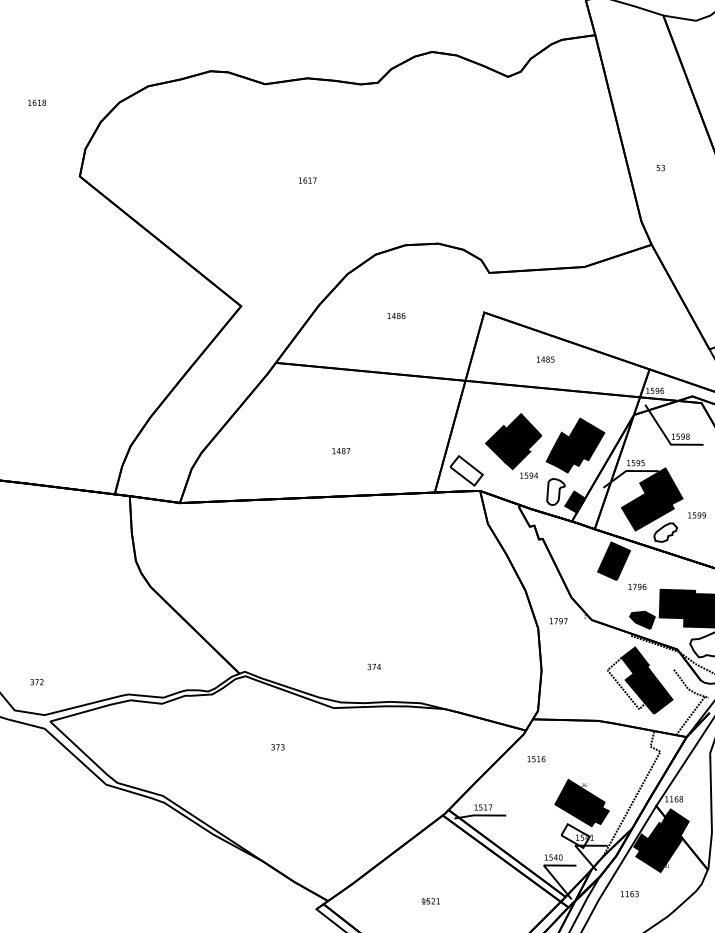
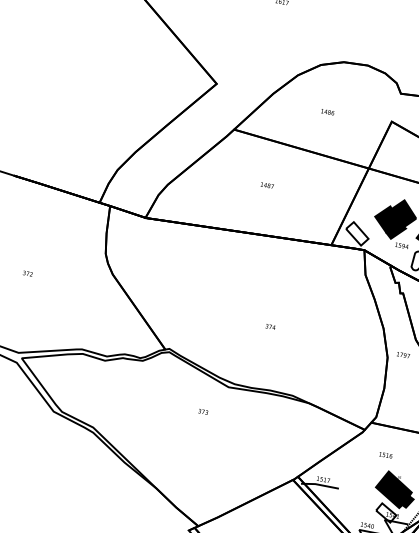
text: (341, 451) -> (267, 185), moved
text: (373, 666) -> (270, 326), moved
text: (36, 682) -> (27, 273), moved
text: (277, 747) -> (202, 411), moved
text: (536, 759) -> (385, 455), moved

